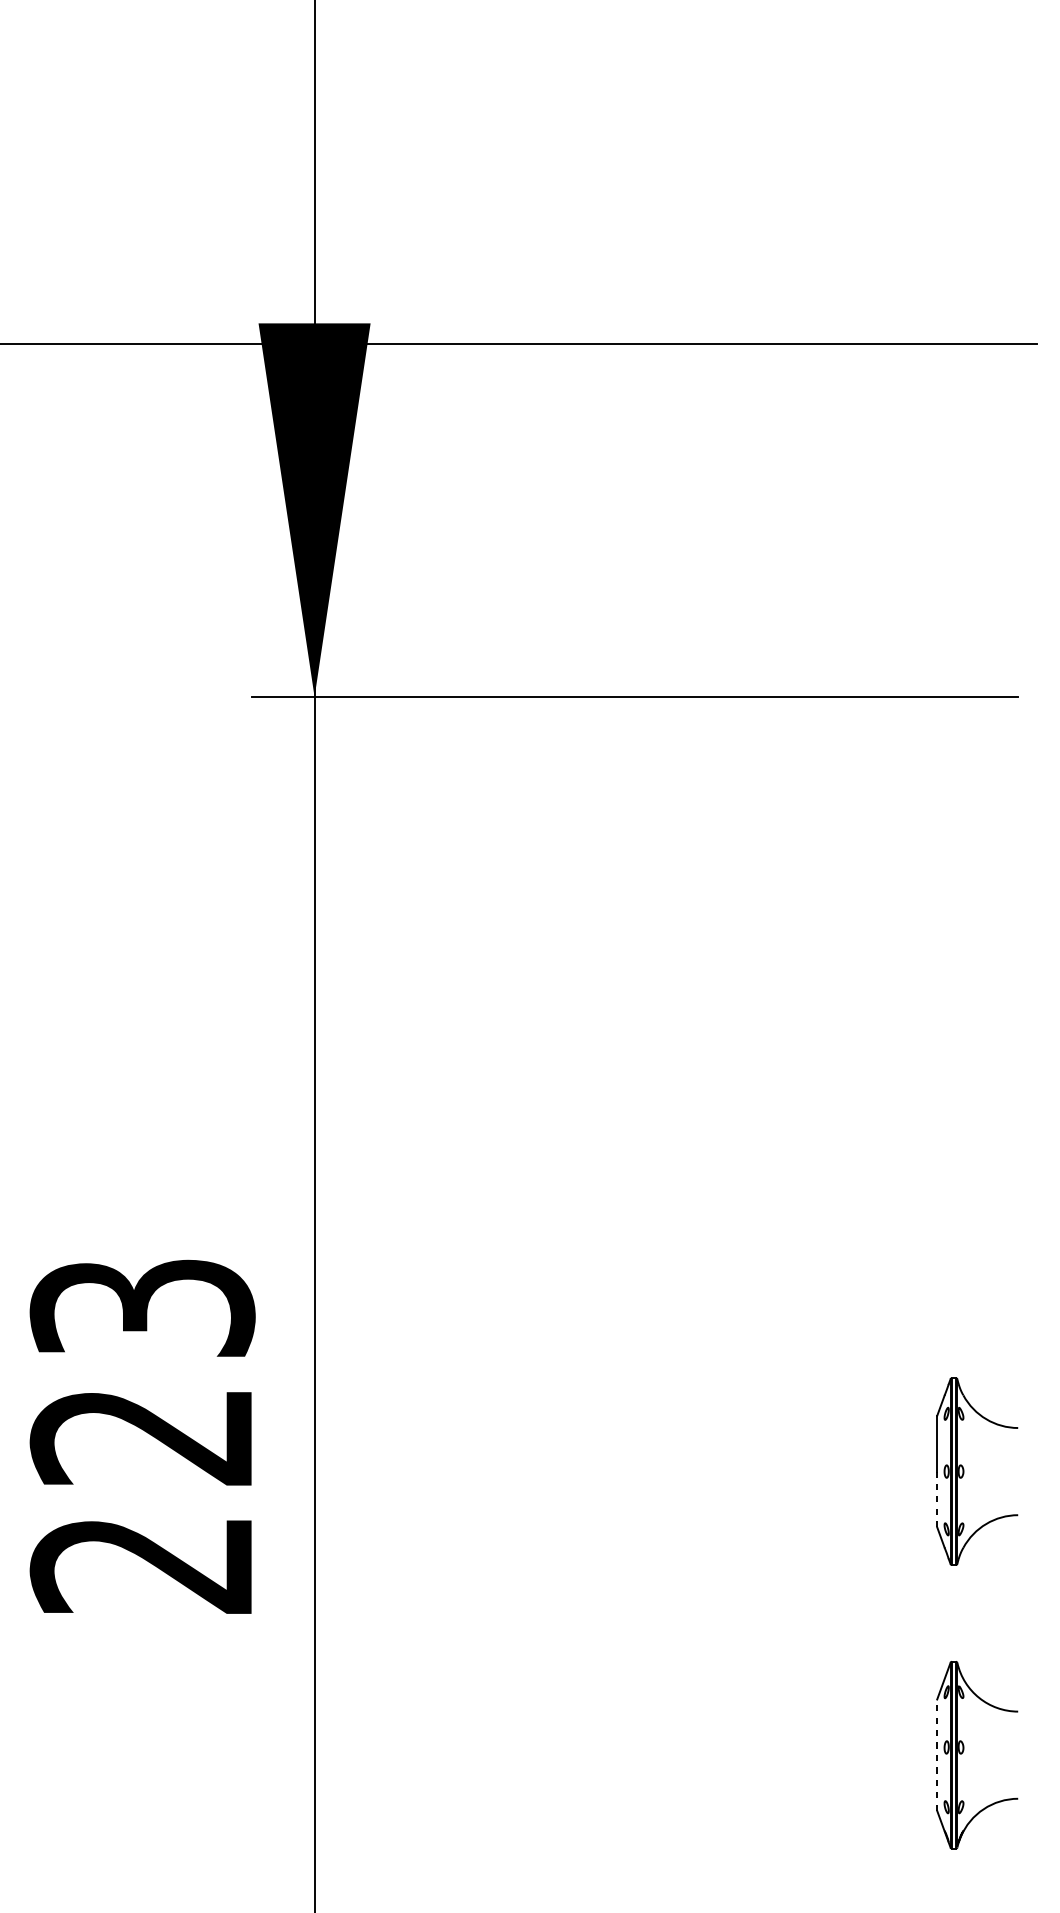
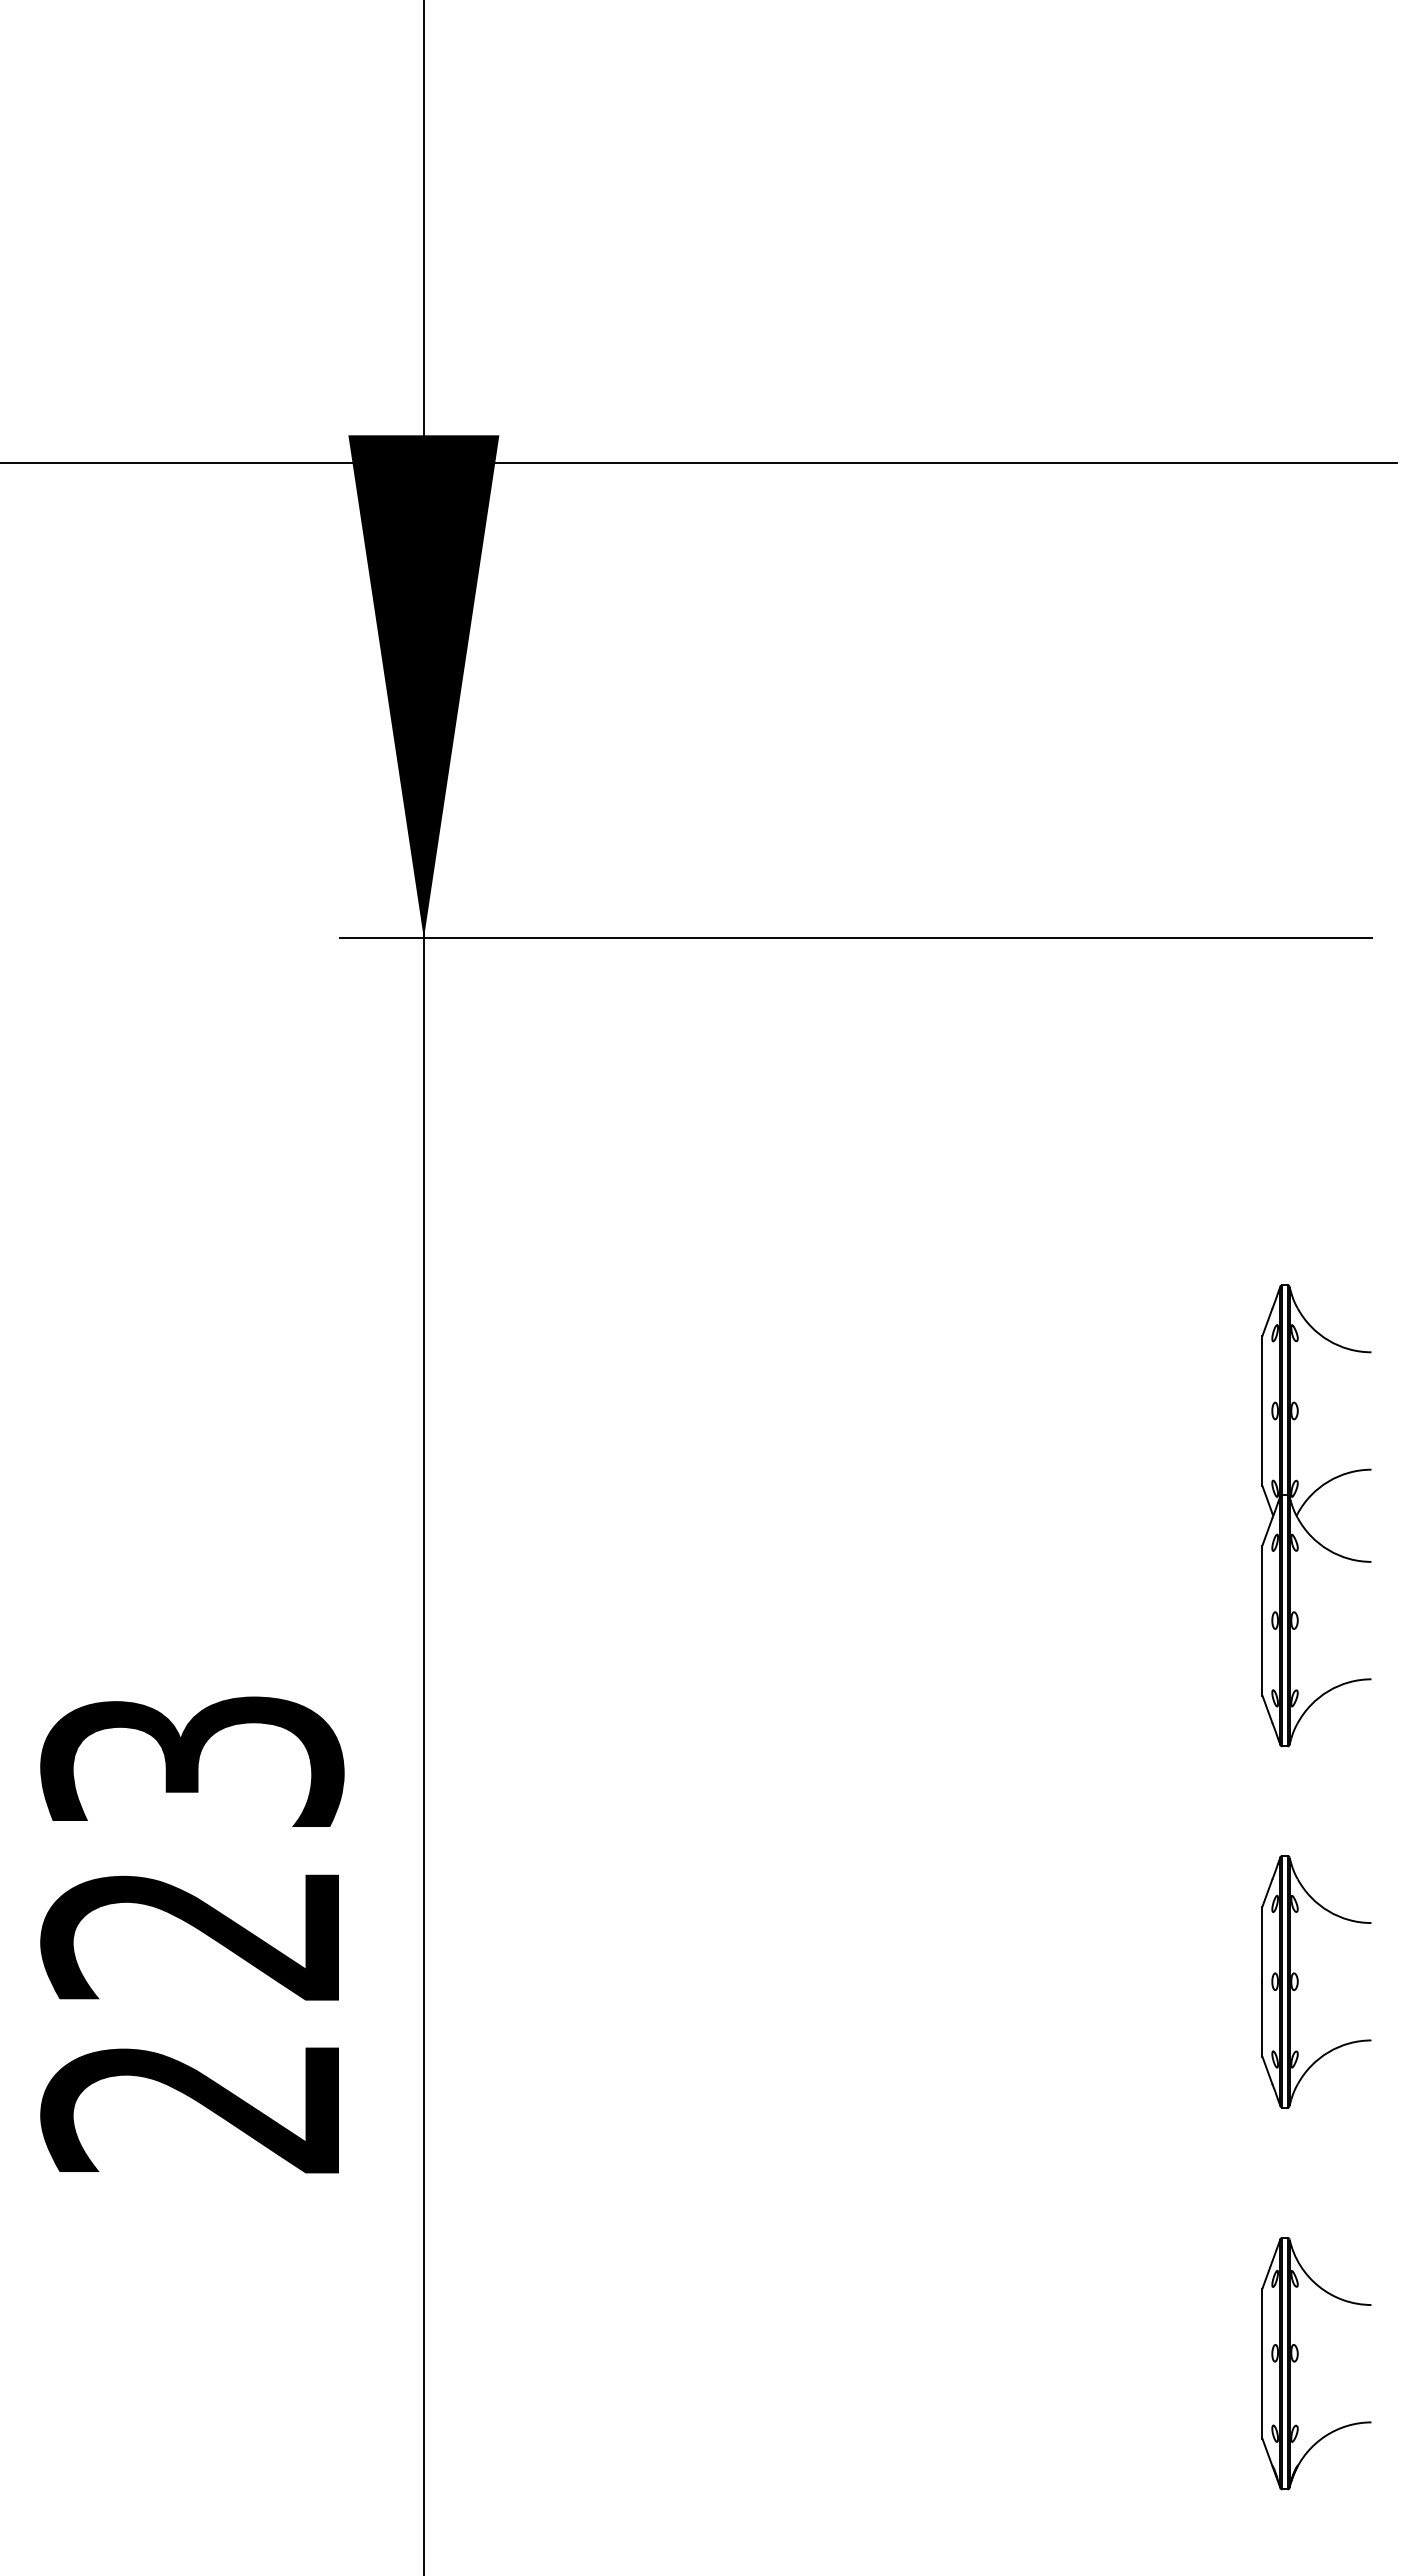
part: (967, 1118) -> (1303, 1506), added
line: (937, 1499) -> (1262, 2019), dashed -> solid
line: (937, 1755) -> (1262, 2363), dashed -> solid

